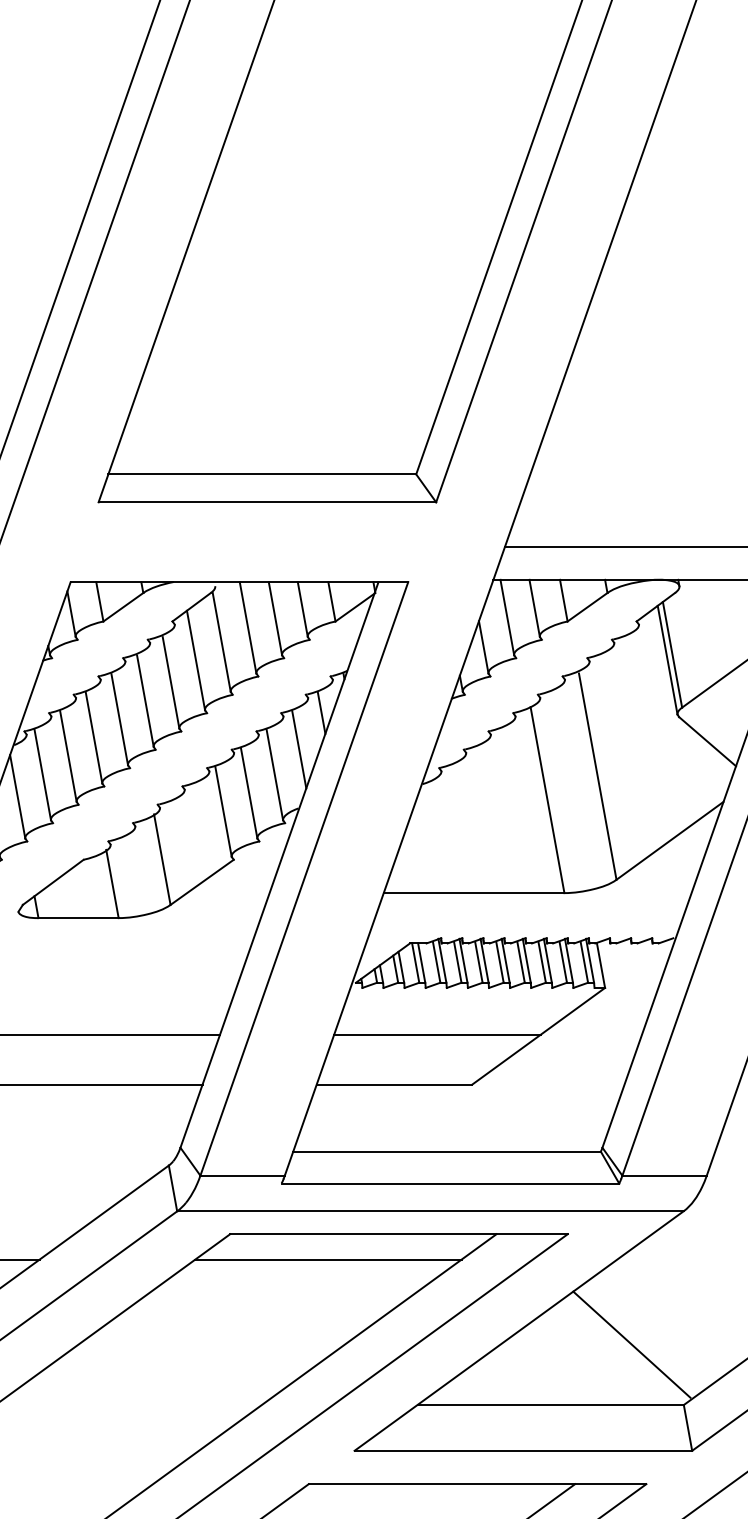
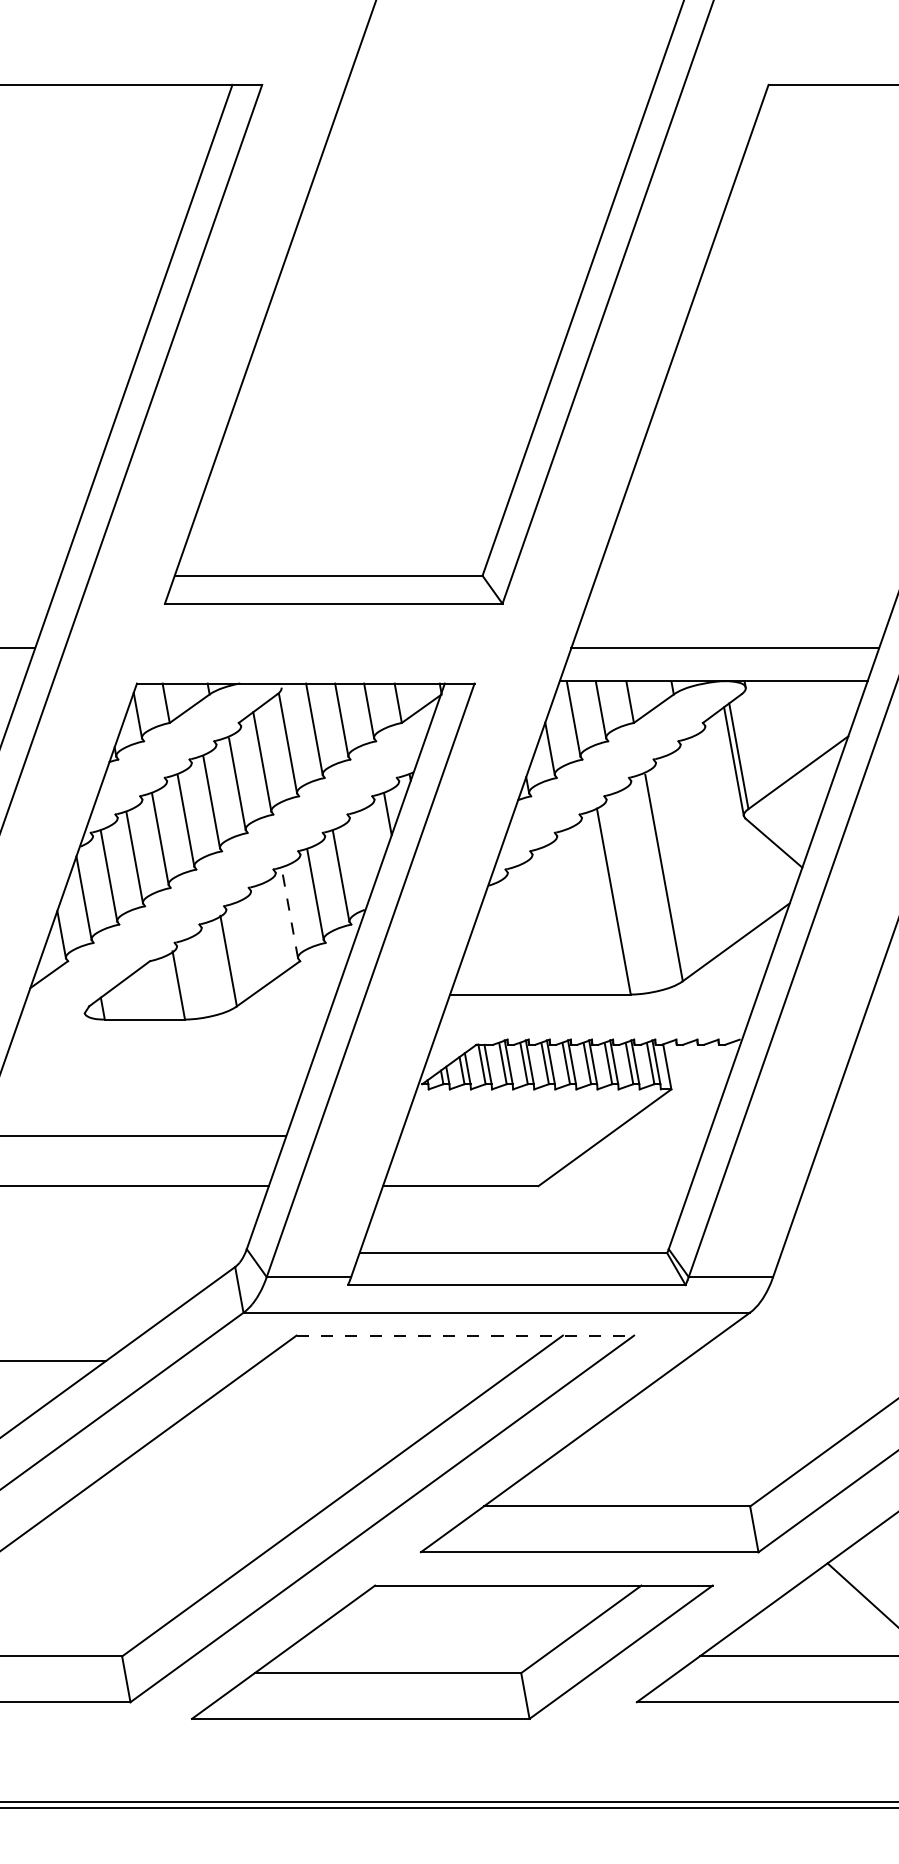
line: (299, 749) -> (365, 850), removed
line: (223, 812) -> (289, 913), solid -> dashed
line: (437, 1035) -> (503, 1136), removed
line: (399, 1234) -> (465, 1335), solid -> dashed
line: (328, 1260) -> (394, 1361), removed
line: (631, 1345) -> (697, 1446), removed

